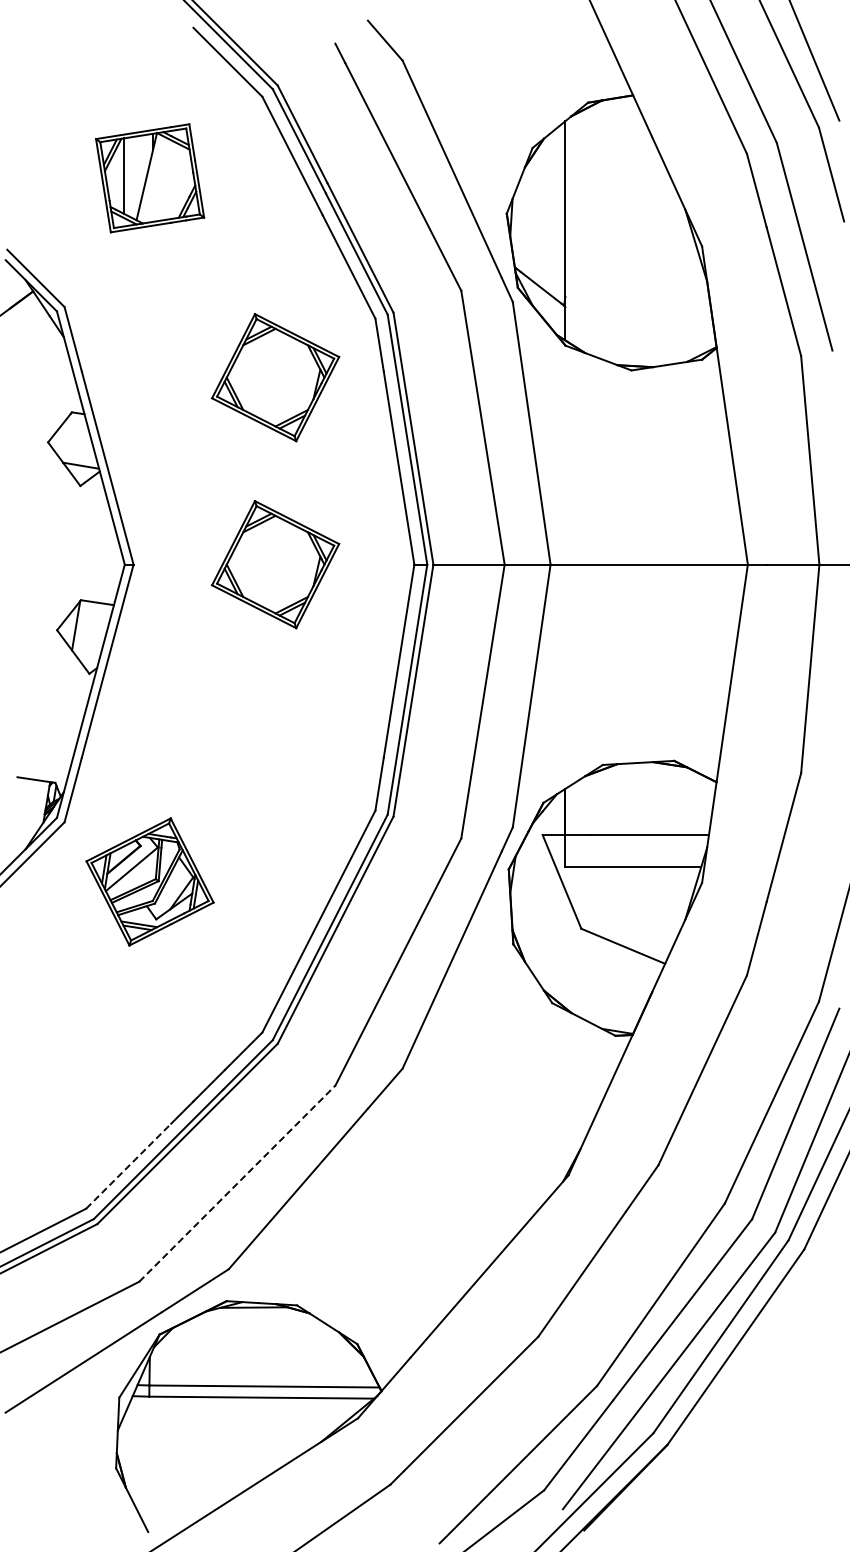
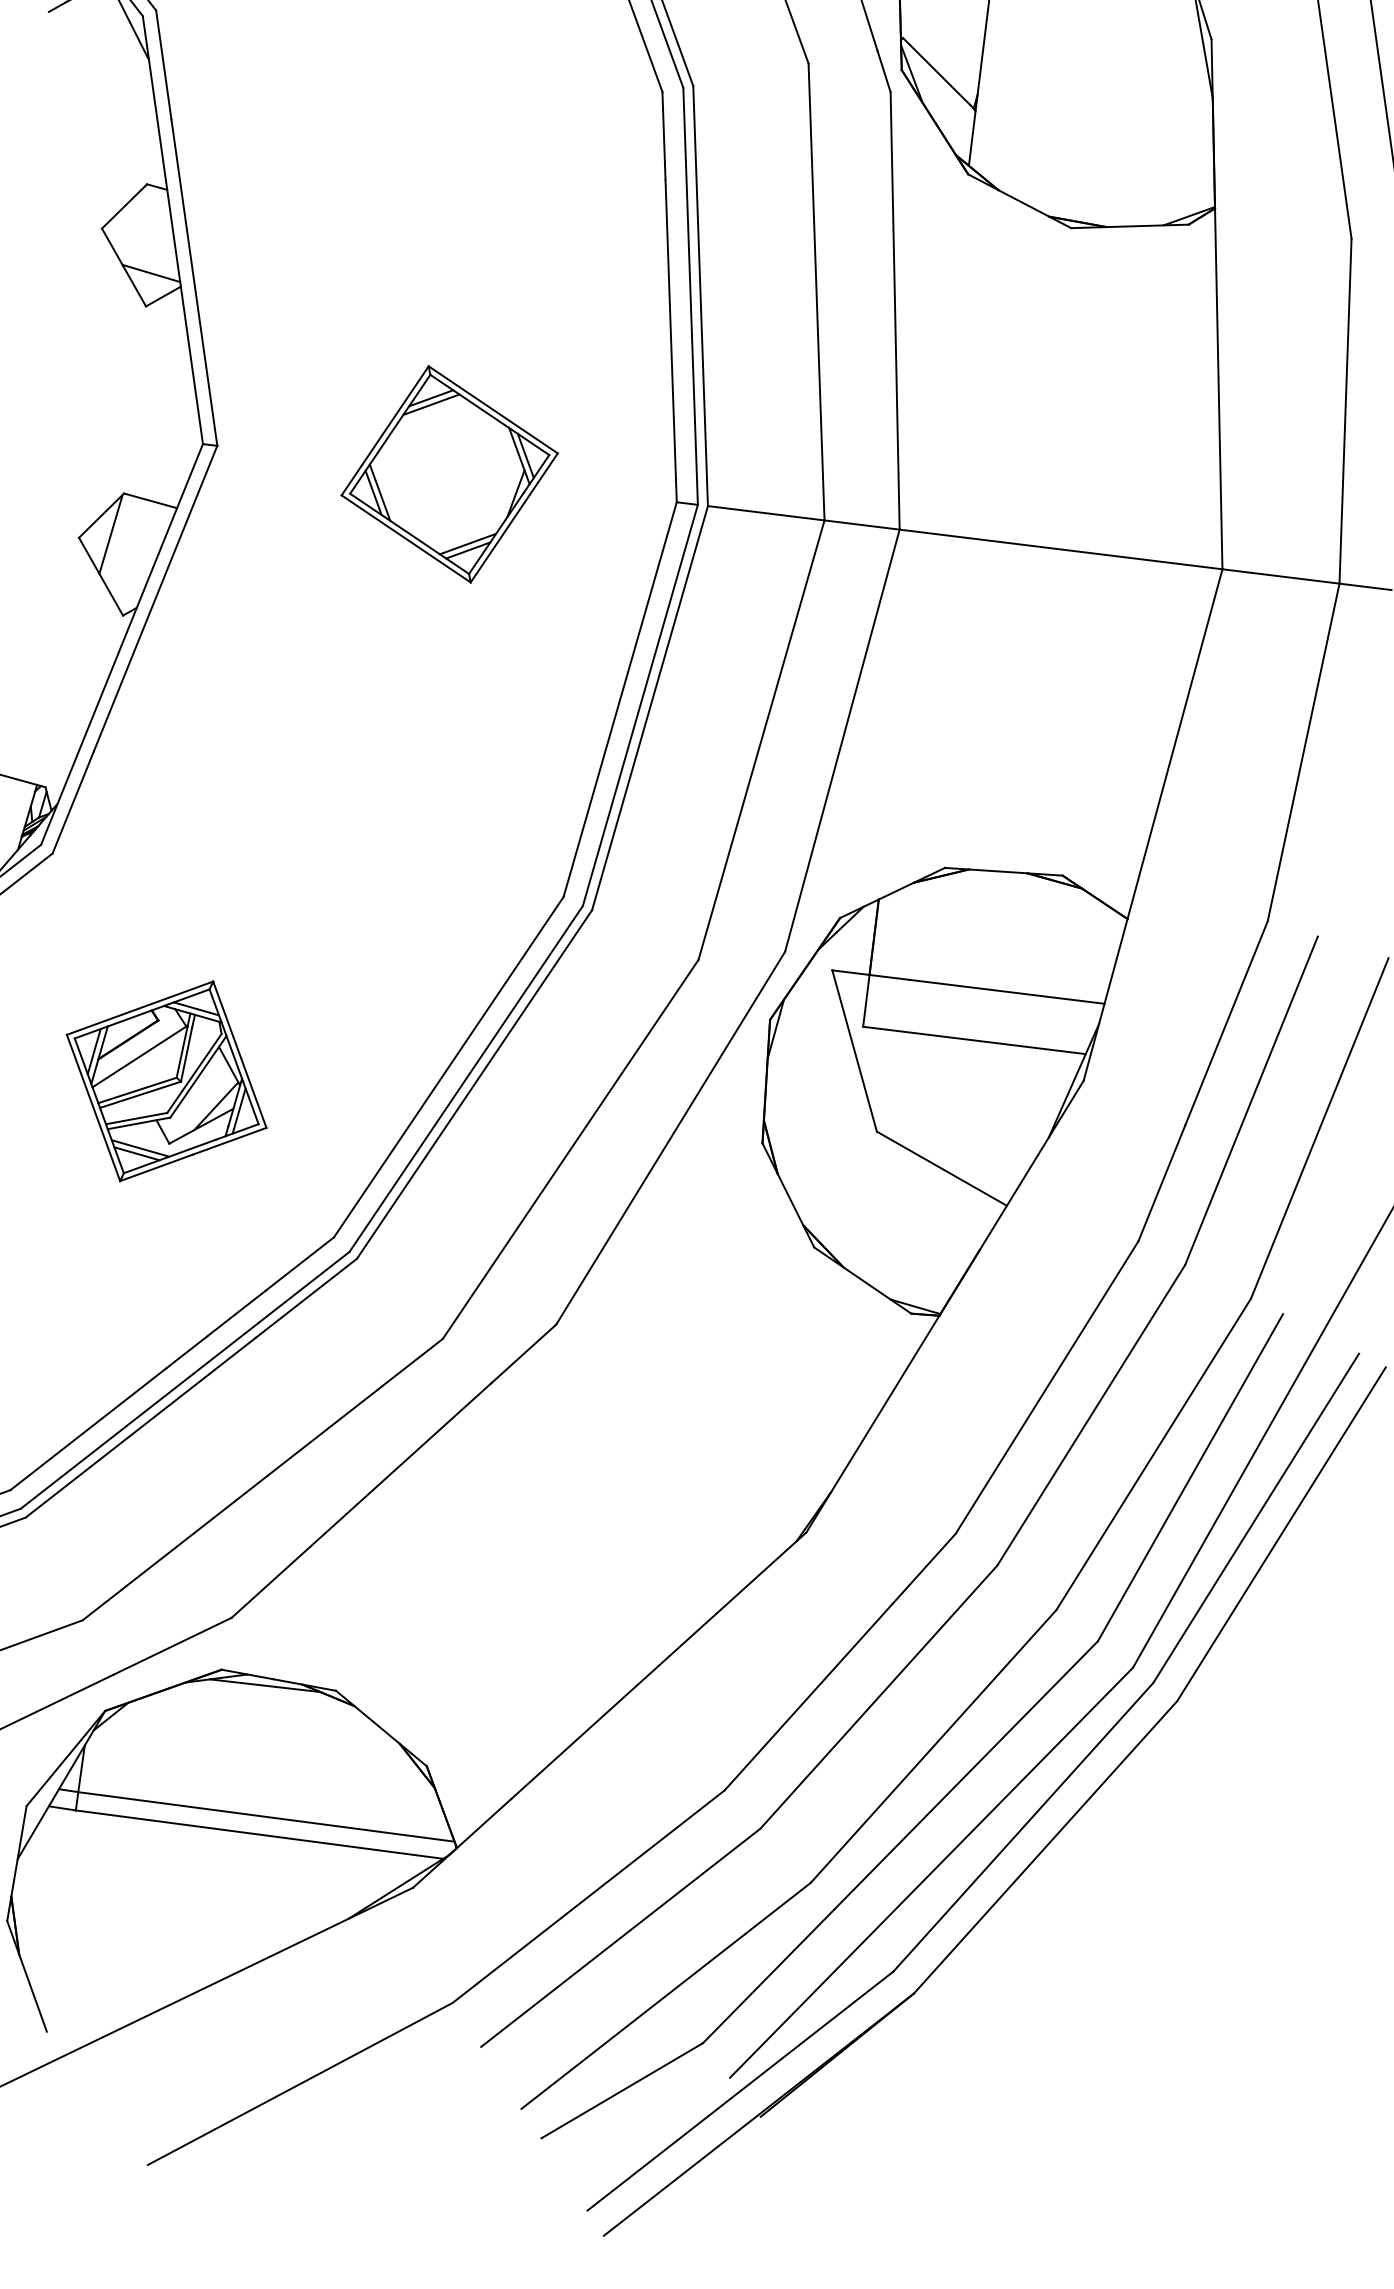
part: (275, 377) -> (487, 168), removed
part: (149, 881) -> (165, 1080), moved
line: (129, 1165) -> (89, 1428), dashed -> solid
part: (689, 1170) -> (1005, 1548), added
line: (237, 1183) -> (263, 1479), dashed -> solid

